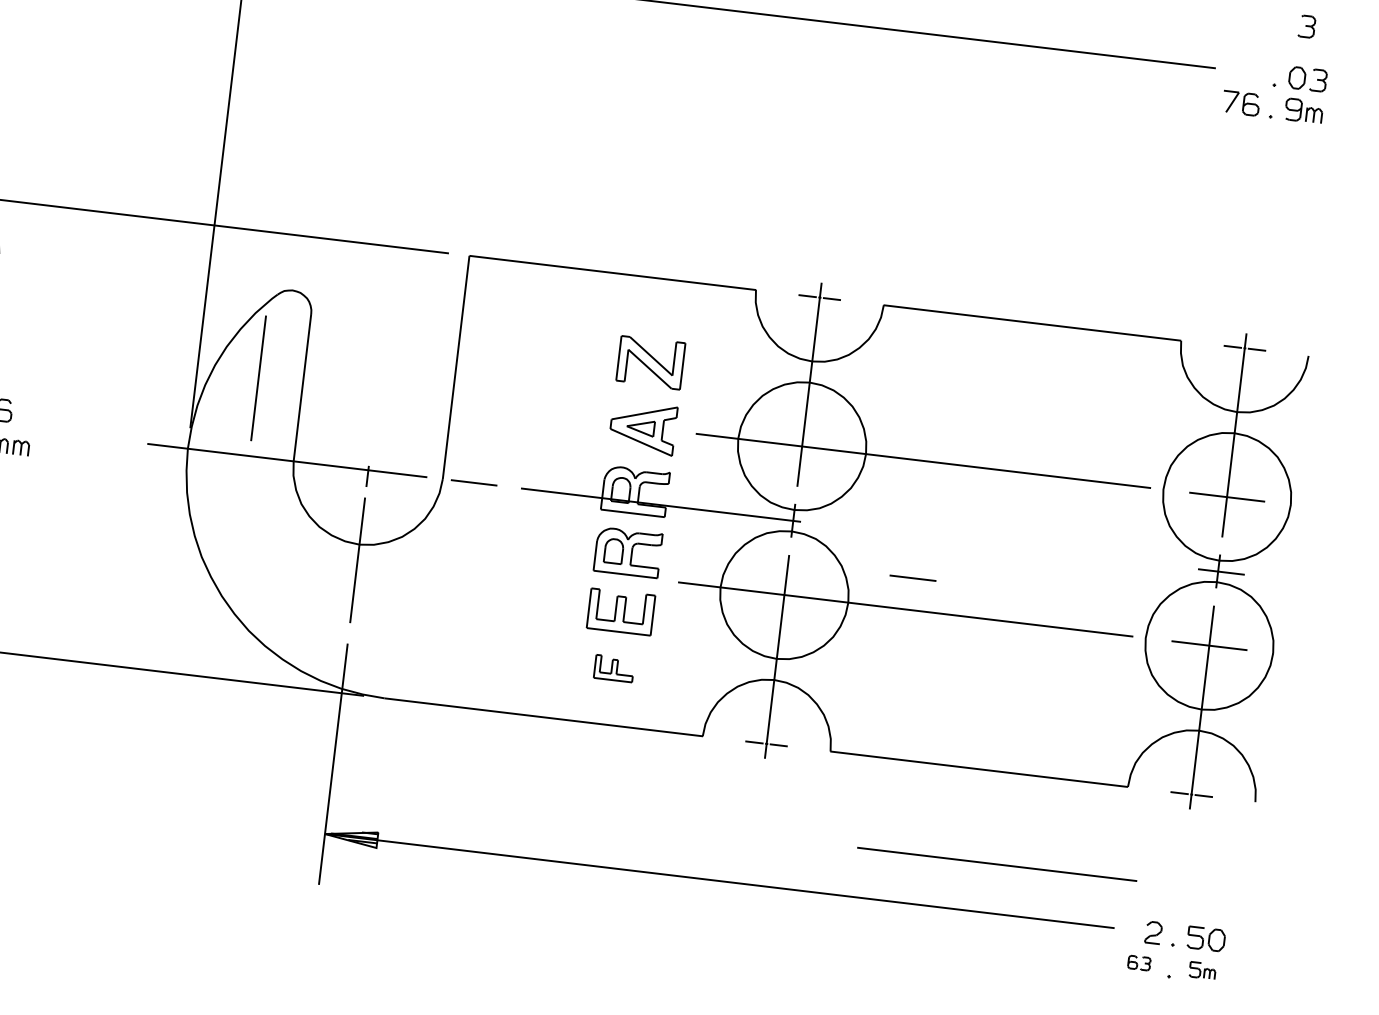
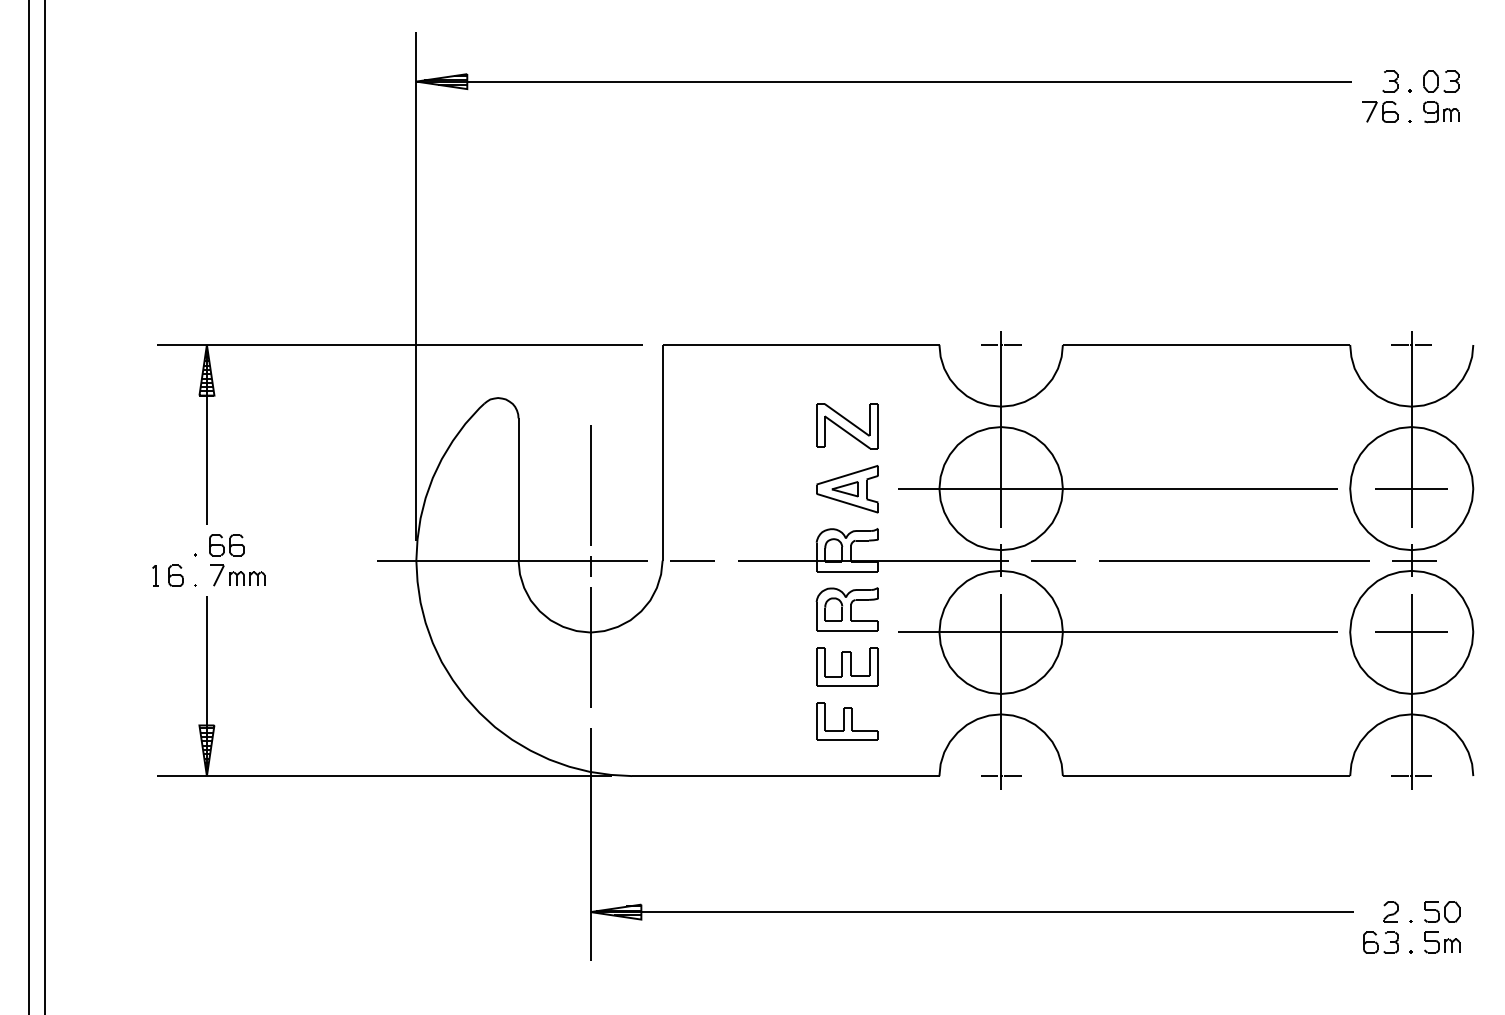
part: (1307, 26) -> (1390, 81), moved
line: (258, 378) -> (590, 485), moved
line: (912, 578) -> (1053, 560), moved
part: (614, 668) -> (847, 721), size x1.67
line: (997, 864) -> (1234, 560), moved
part: (1138, 962) -> (1380, 942), size x1.67
part: (1202, 970) -> (1442, 942), size x1.43

